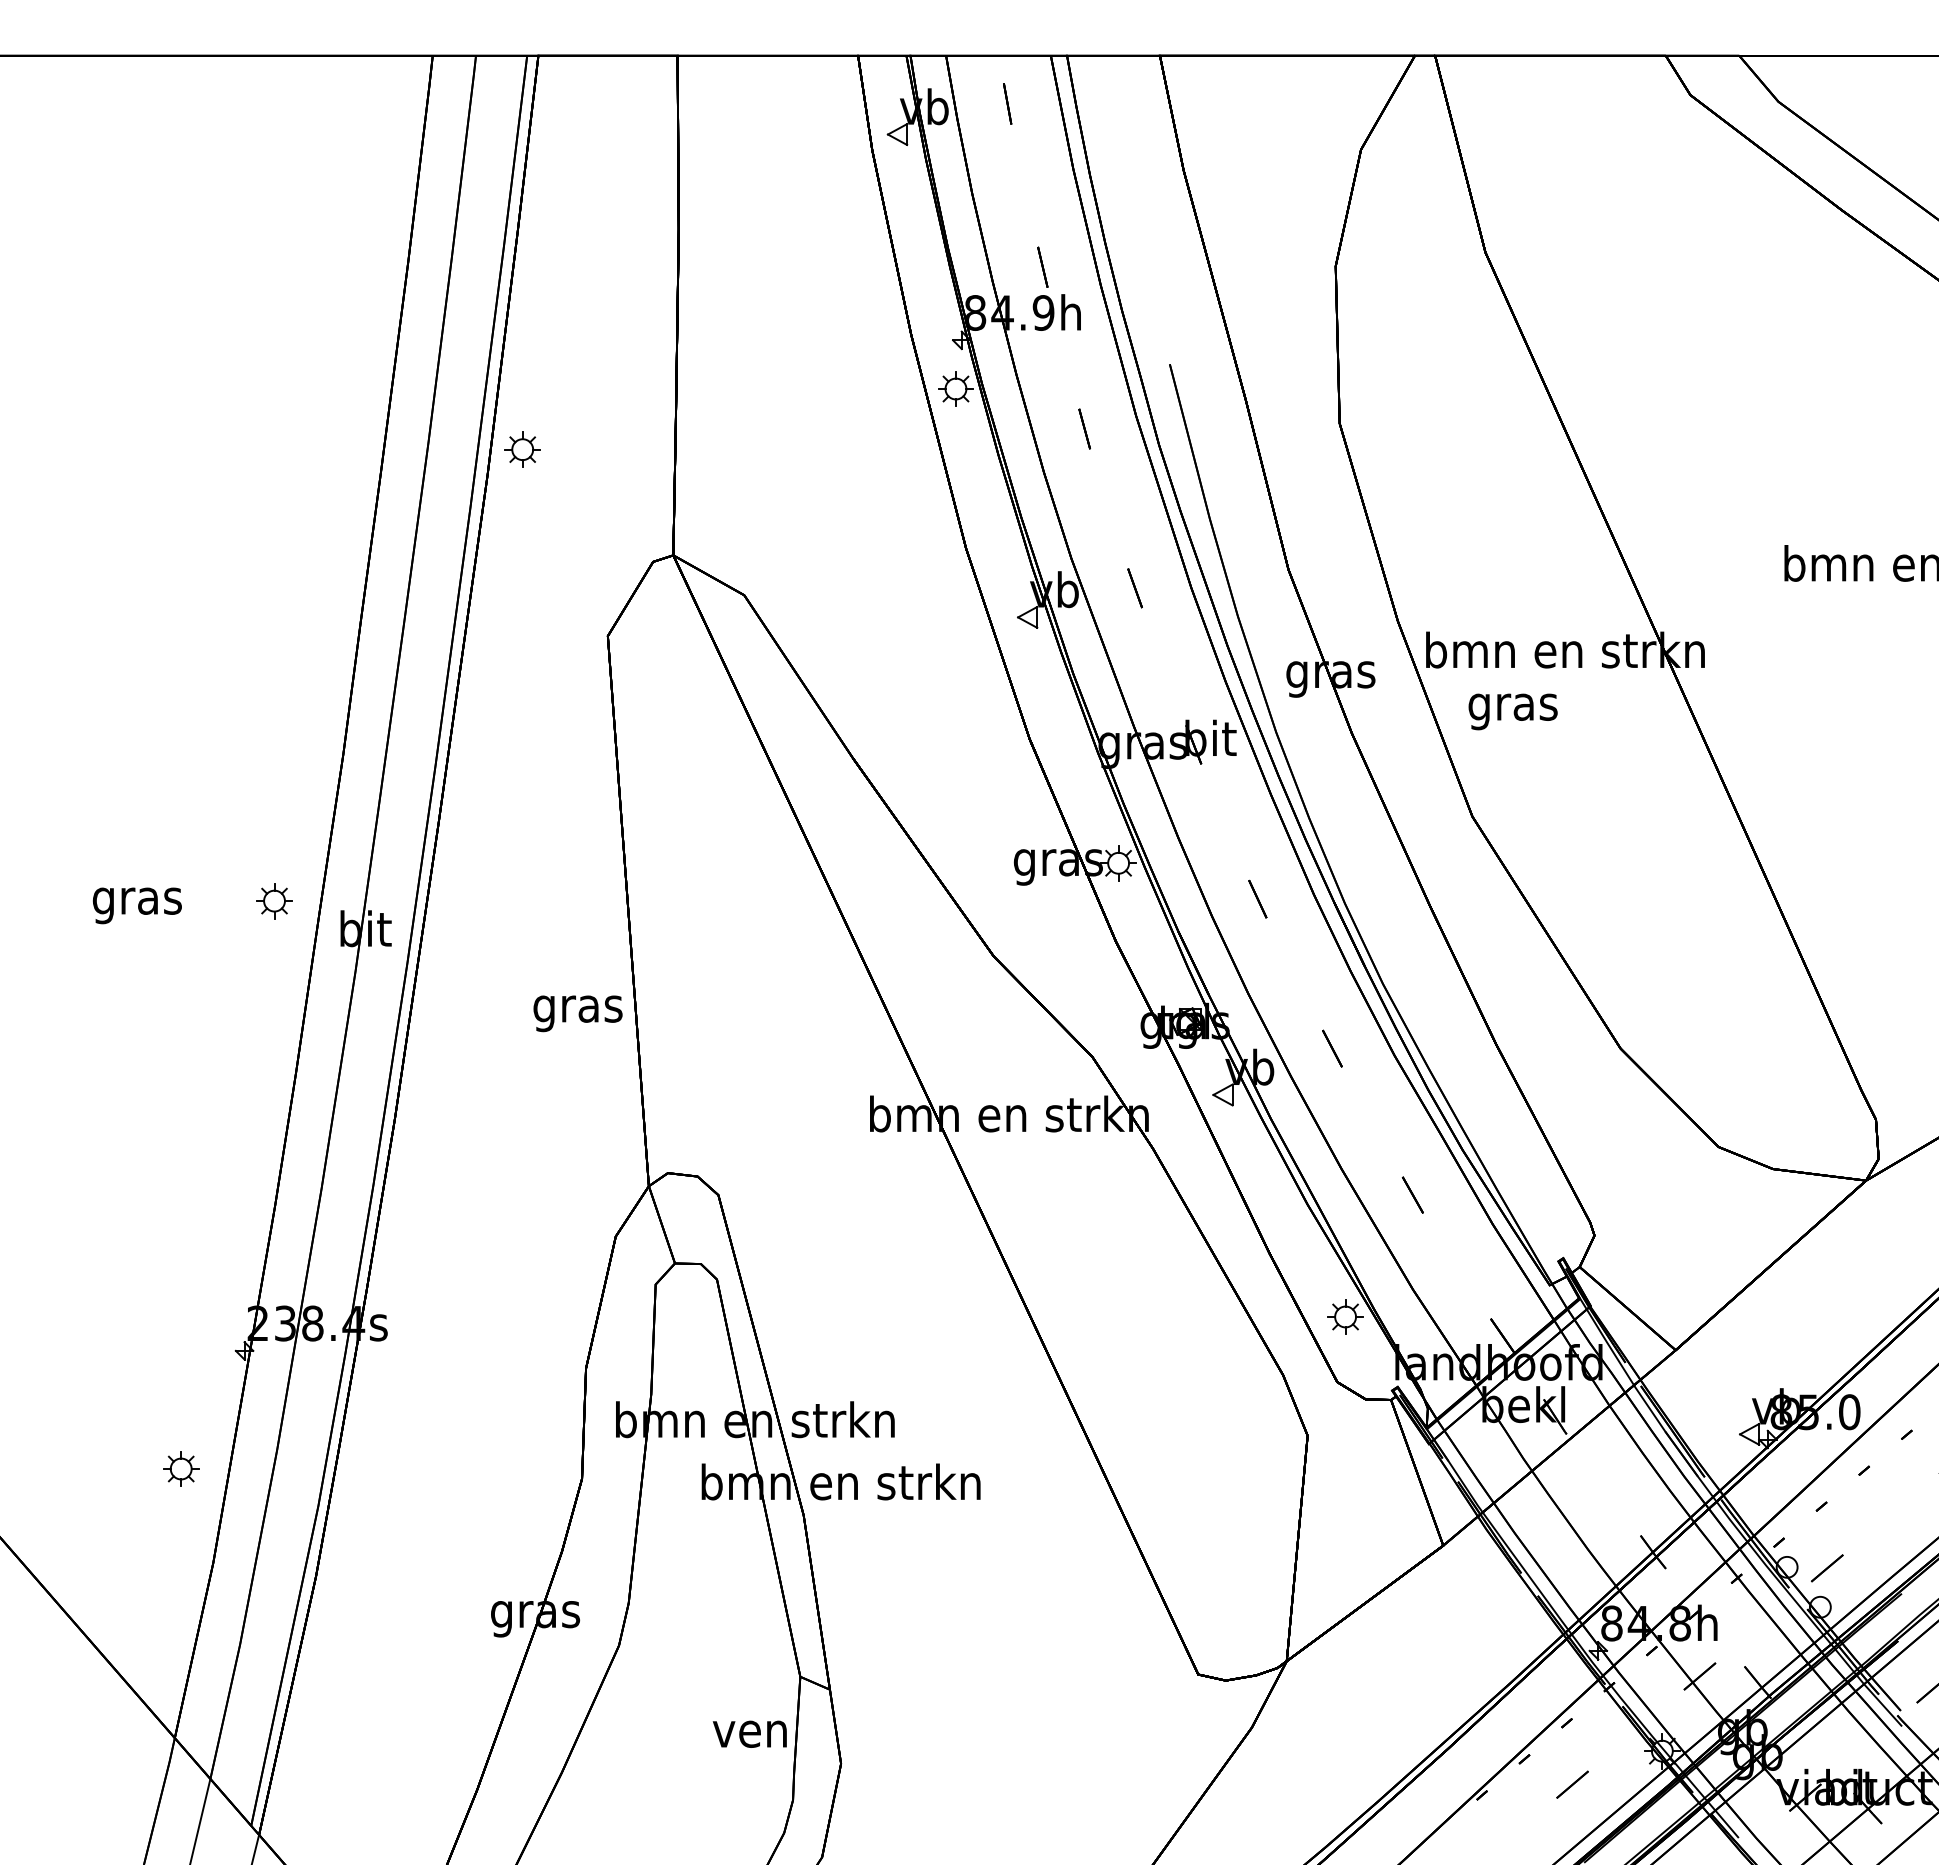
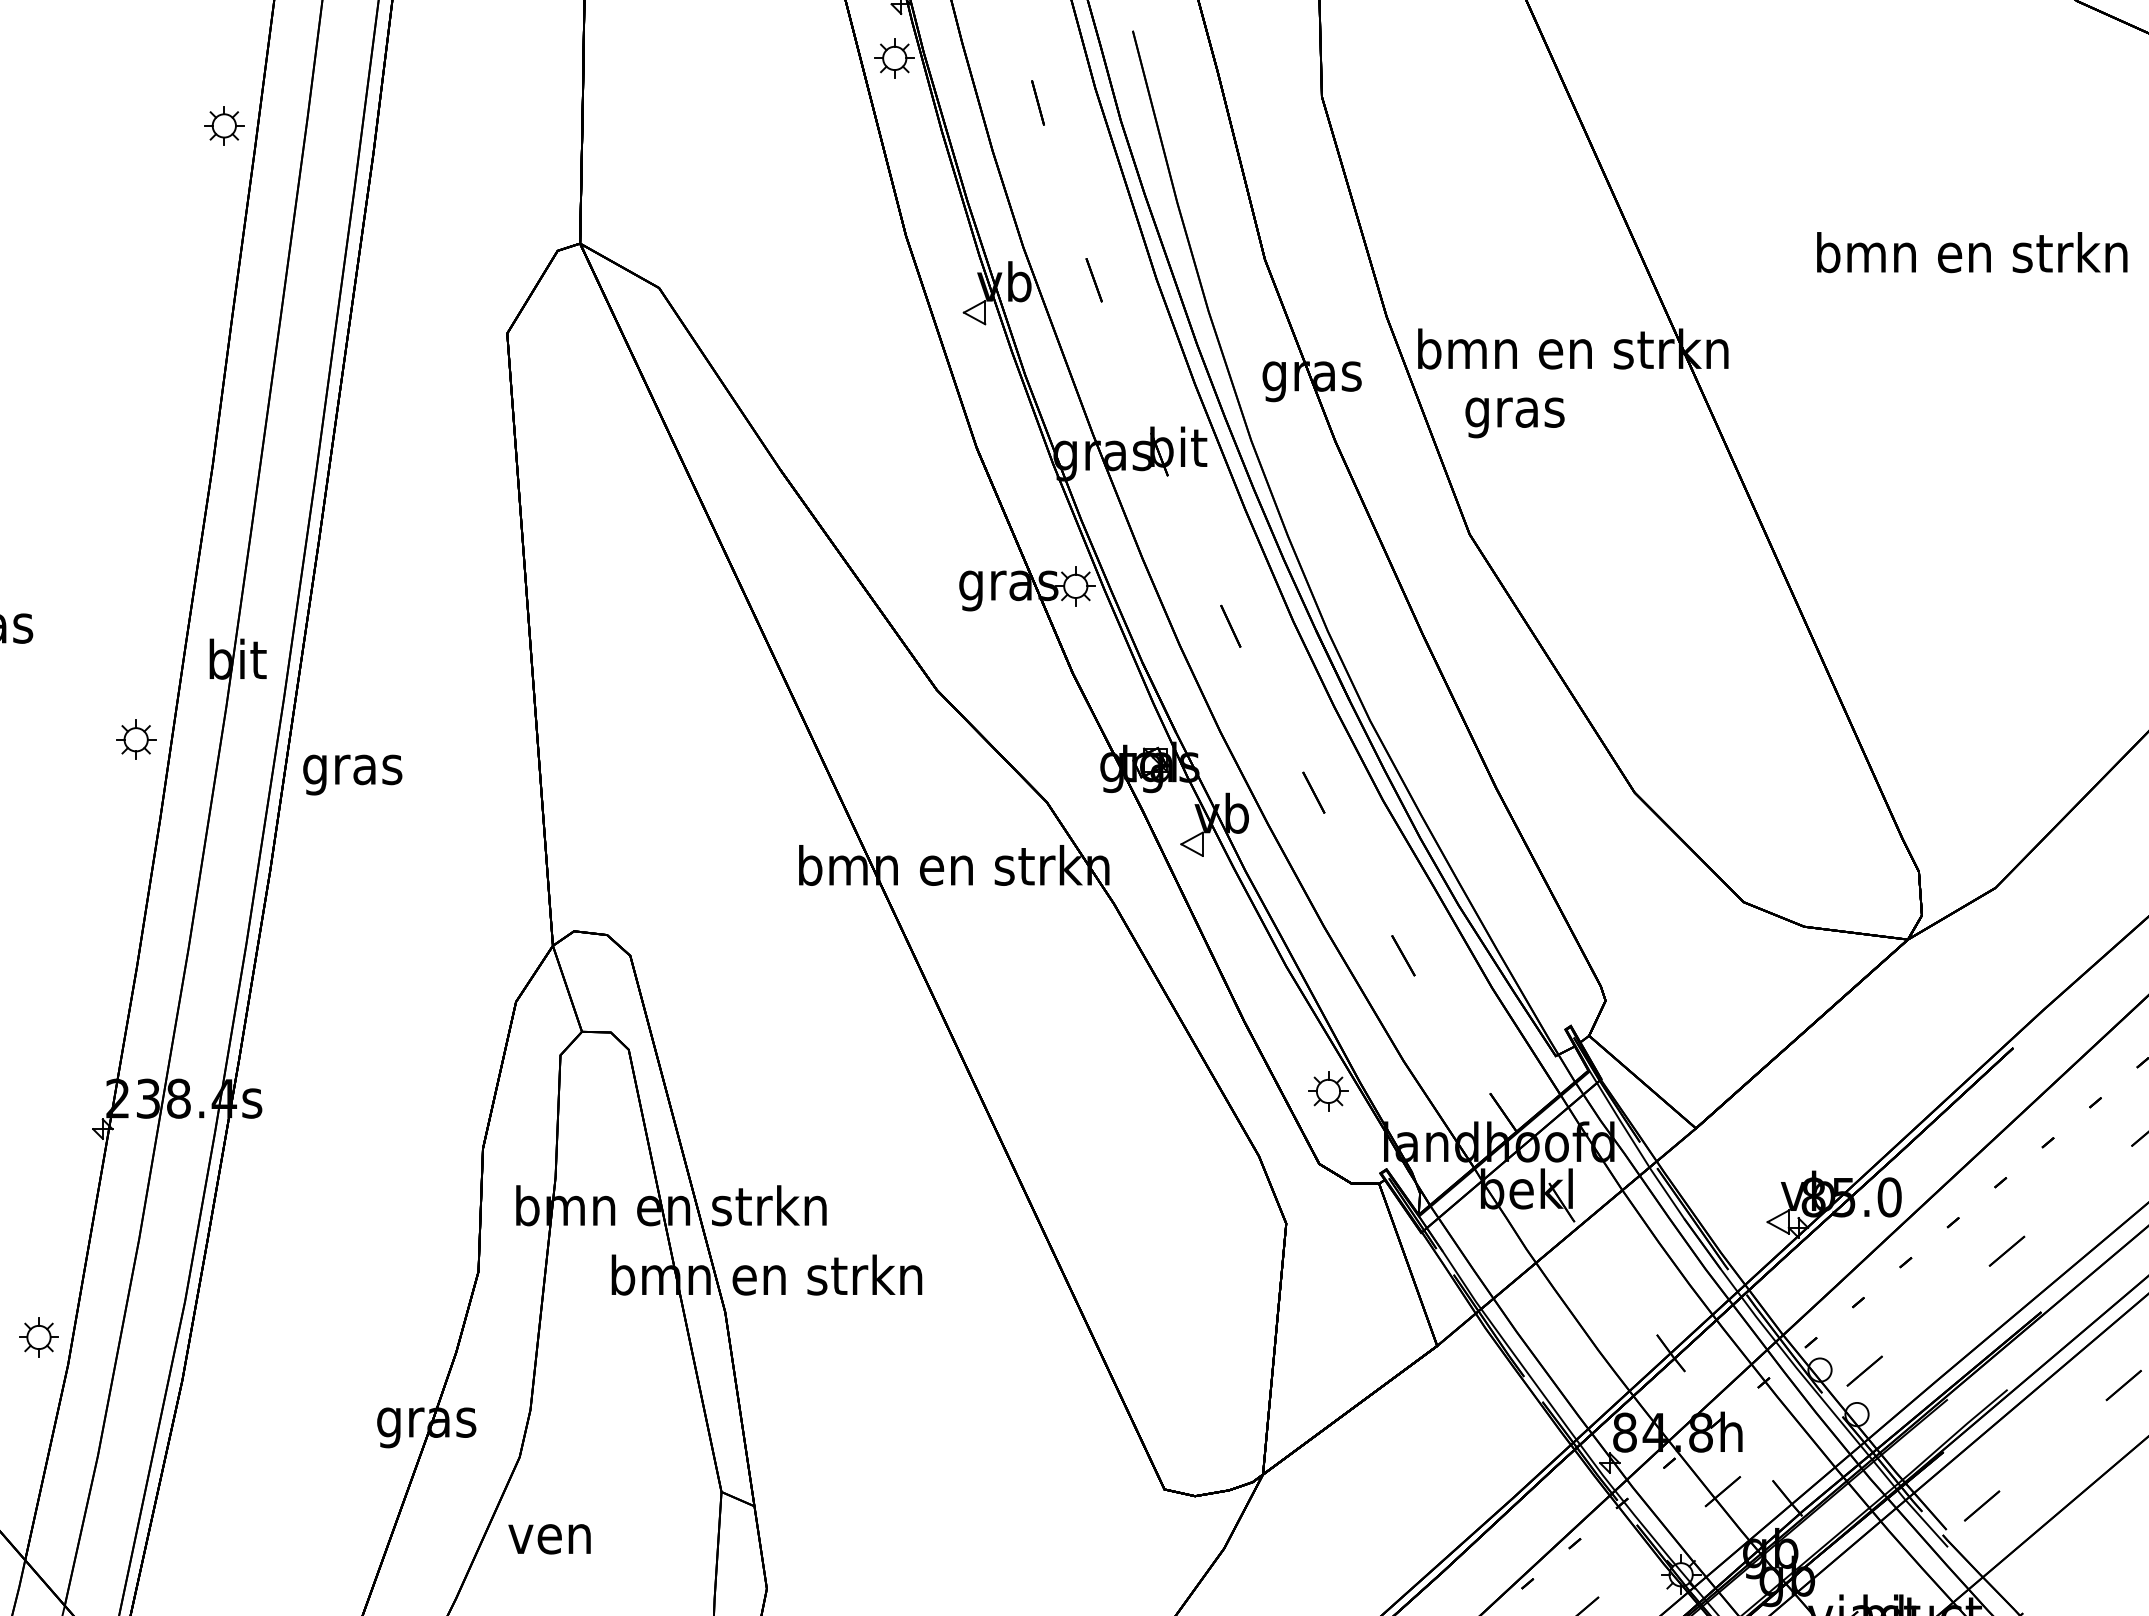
part: (522, 449) -> (224, 125), moved
part: (274, 901) -> (136, 740), moved
text: (577, 1013) -> (352, 774), moved
part: (181, 1468) -> (39, 1336), moved
text: (749, 1733) -> (549, 1538), moved

